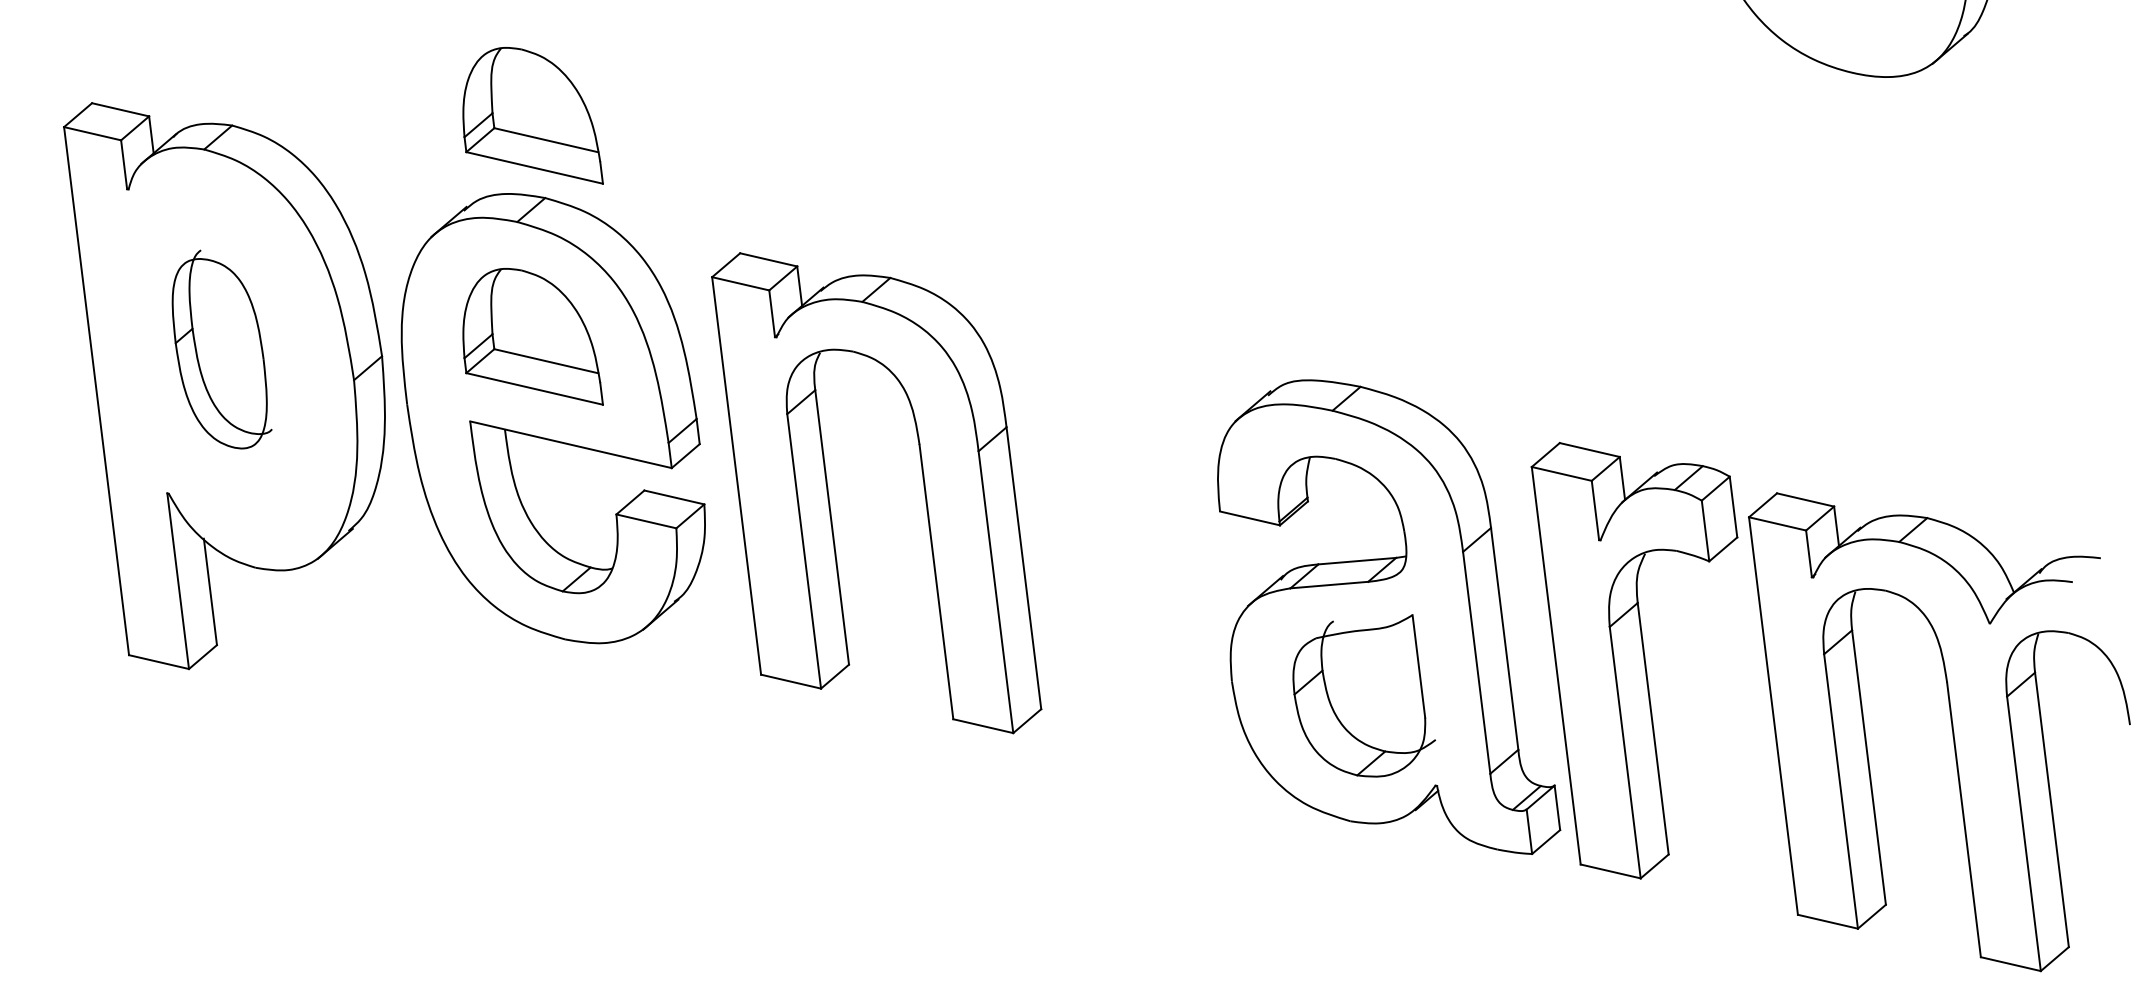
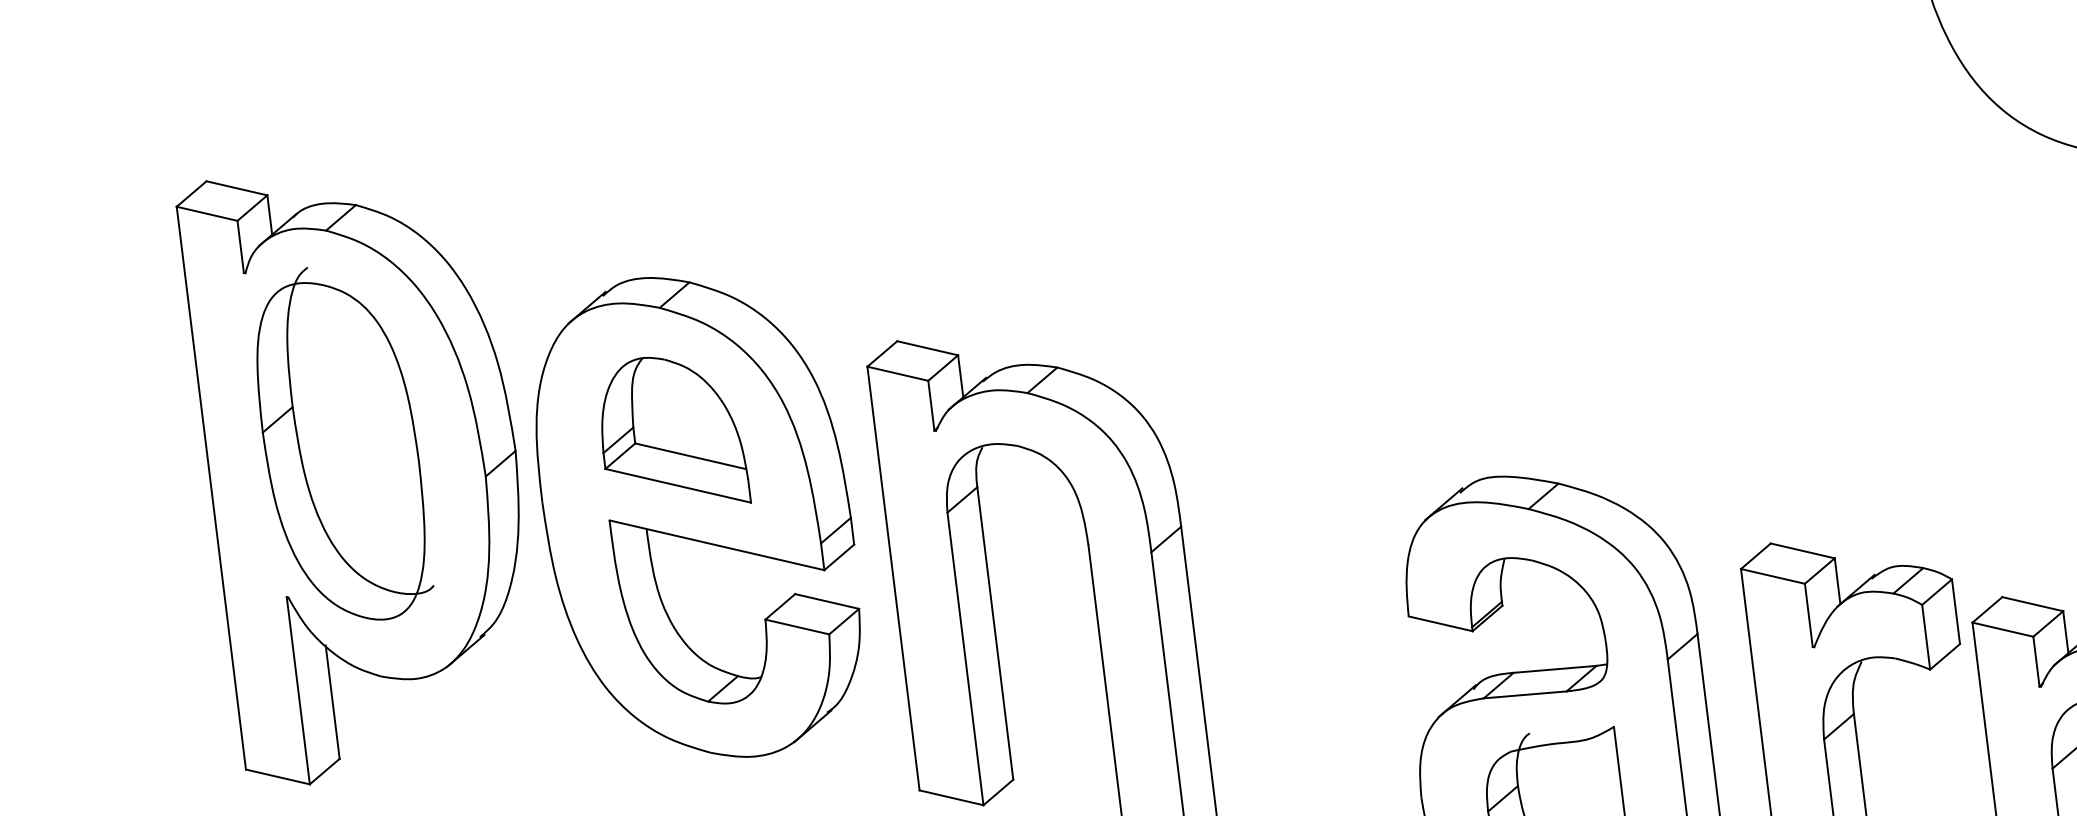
part: (532, 115) -> (675, 194), removed
part: (221, 349) -> (344, 443), size x1.67

